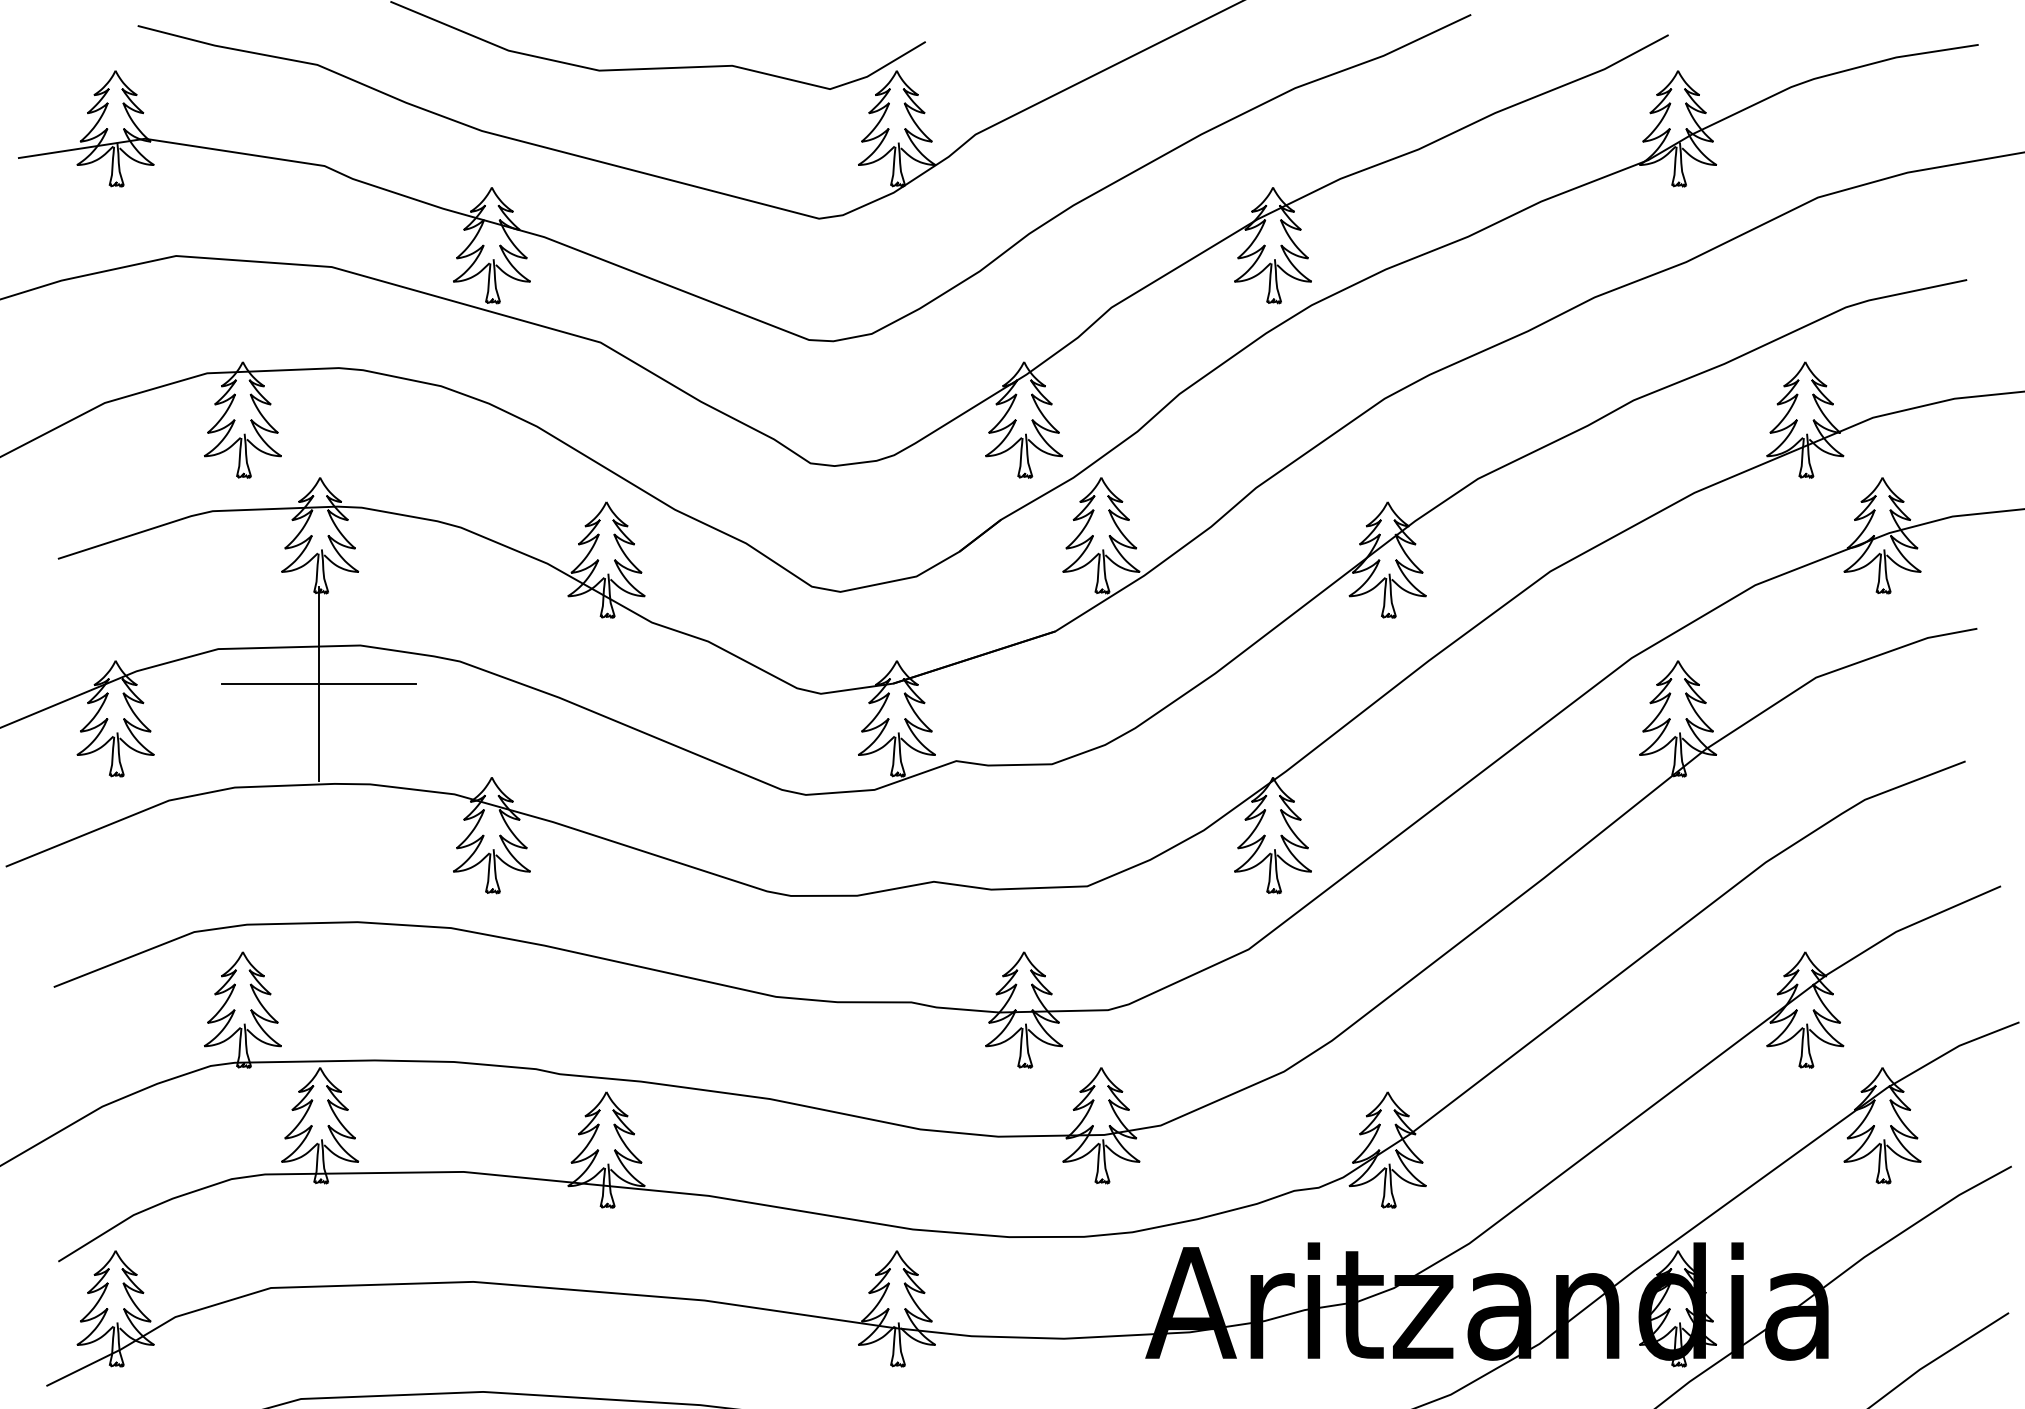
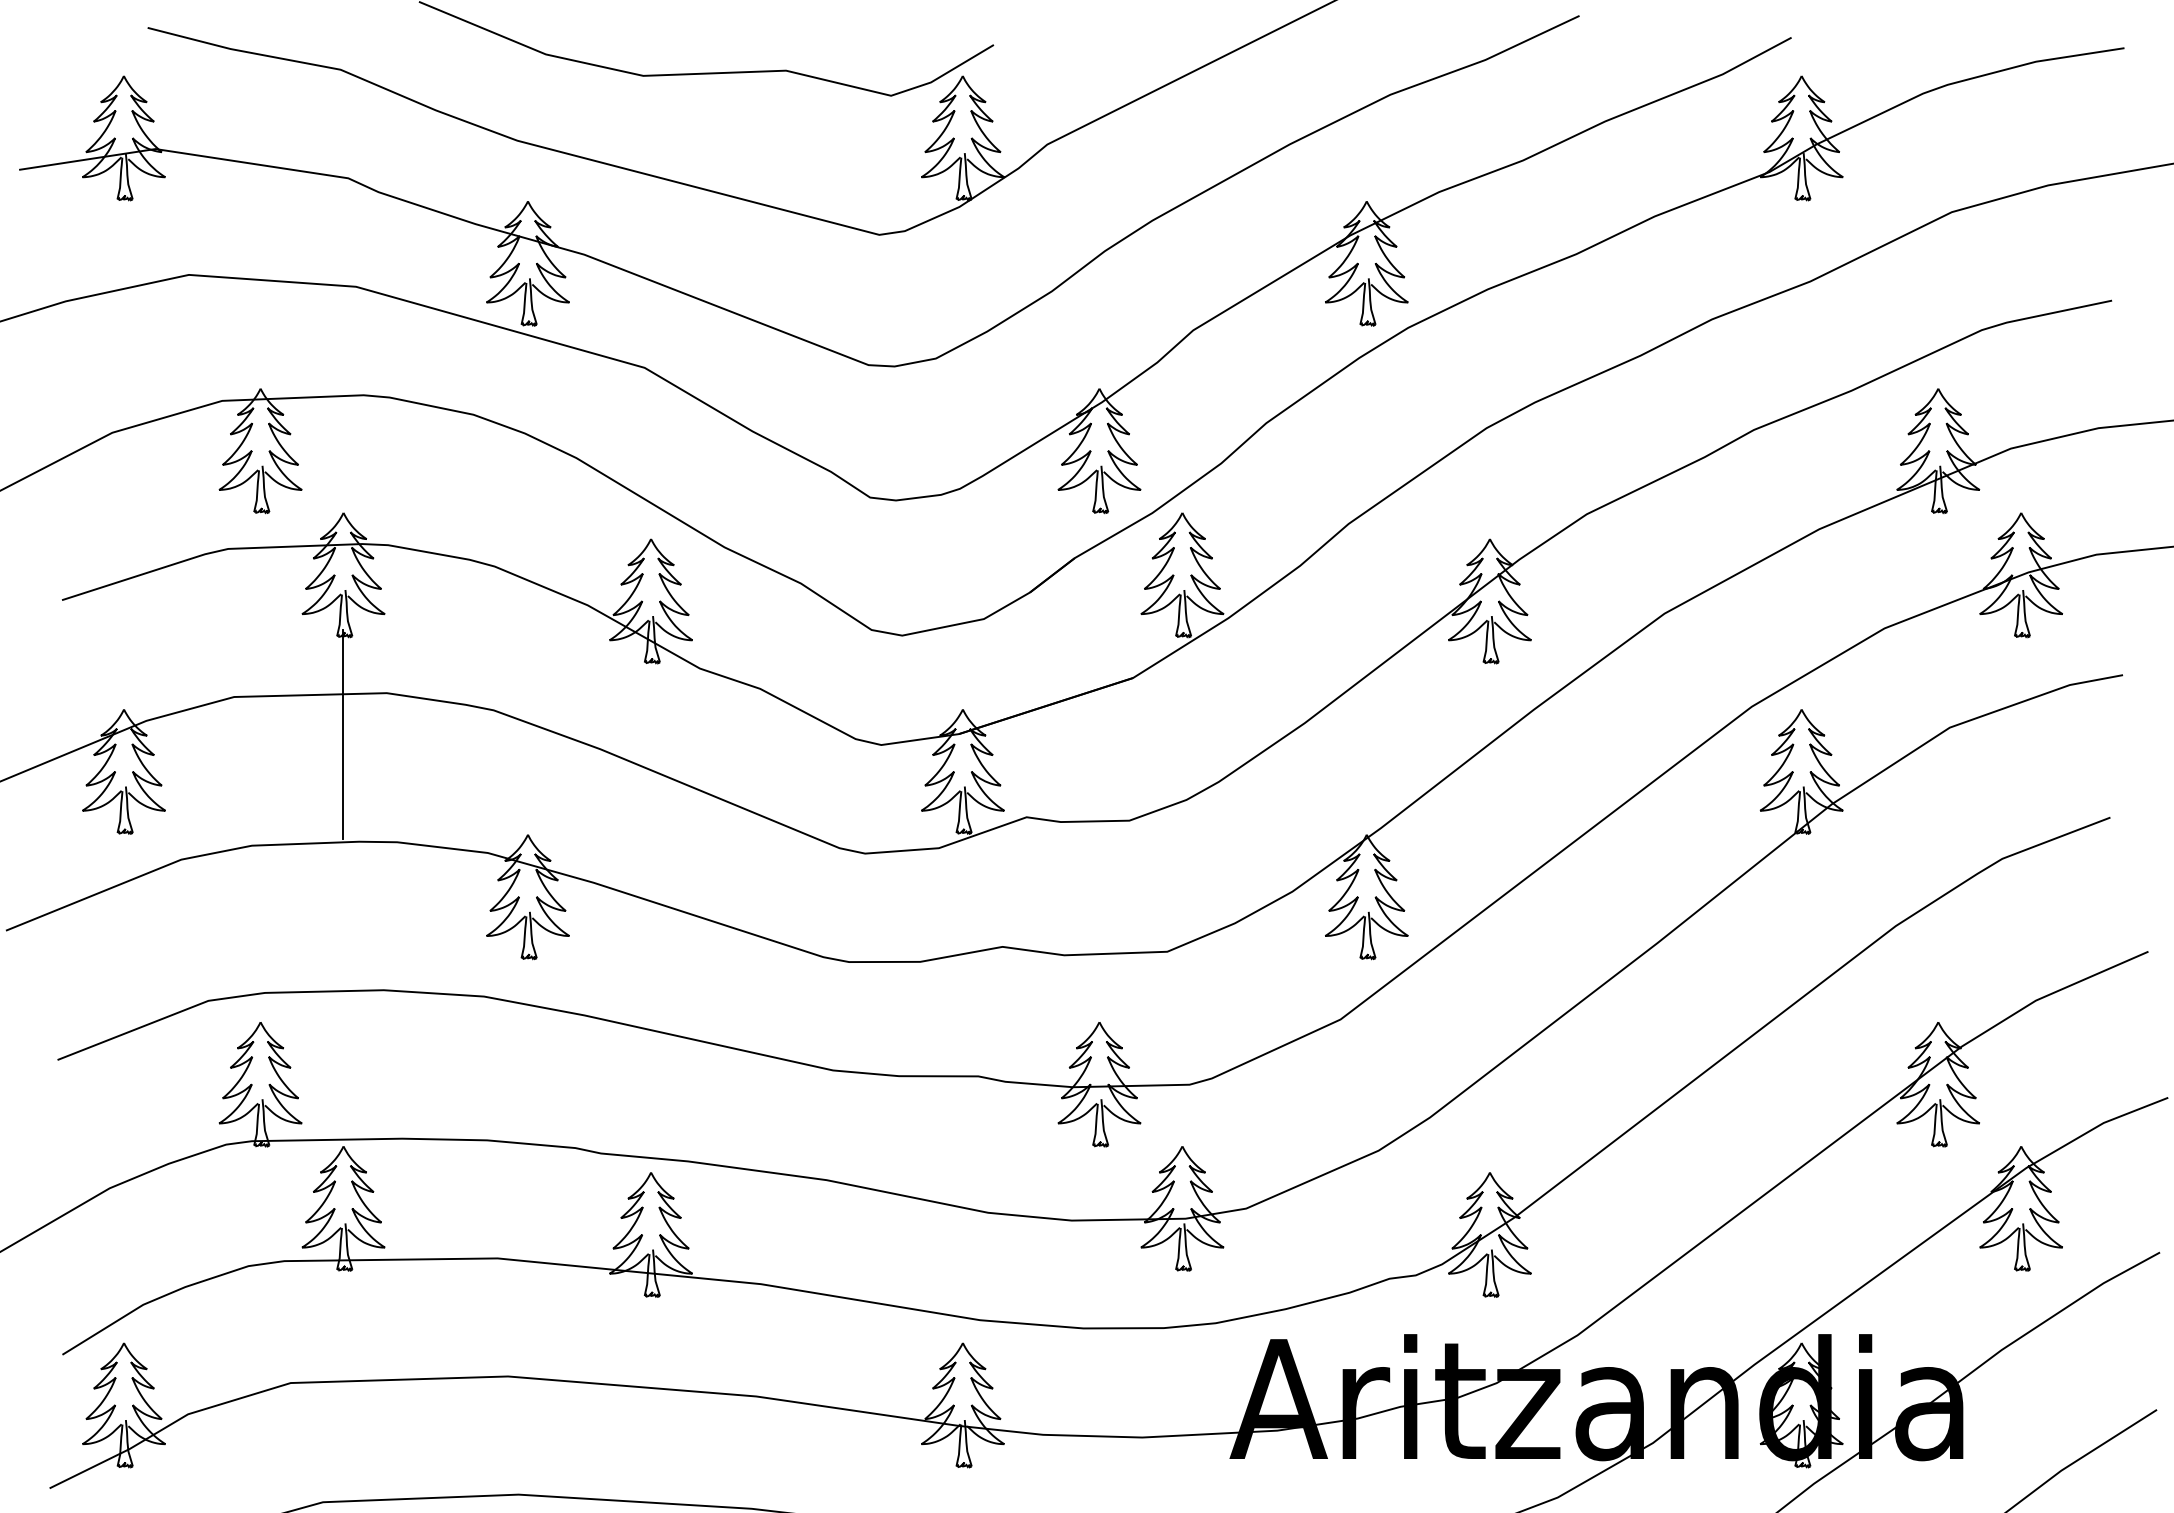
line: (319, 684) -> (342, 734), removed

